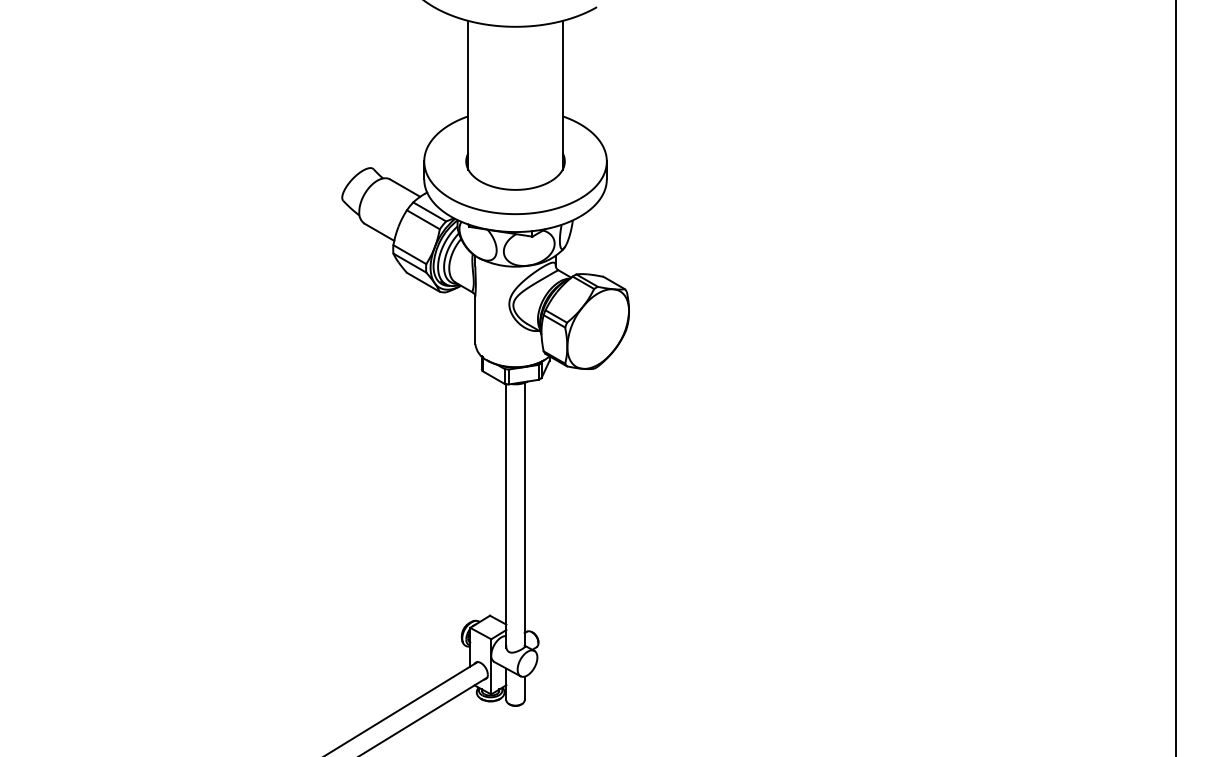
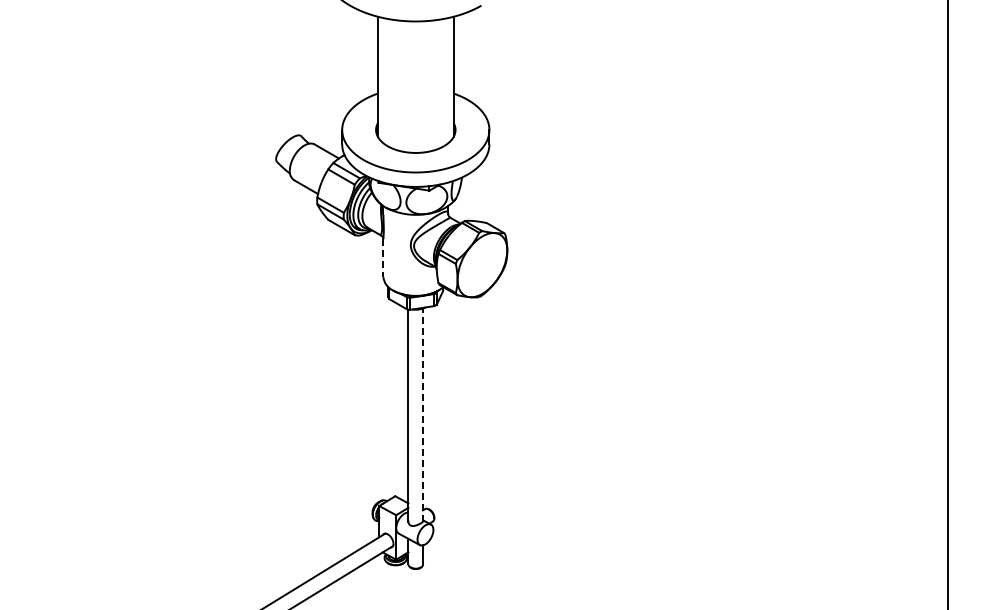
line: (475, 320) -> (383, 258), solid -> dashed
line: (525, 514) -> (423, 414), solid -> dashed

